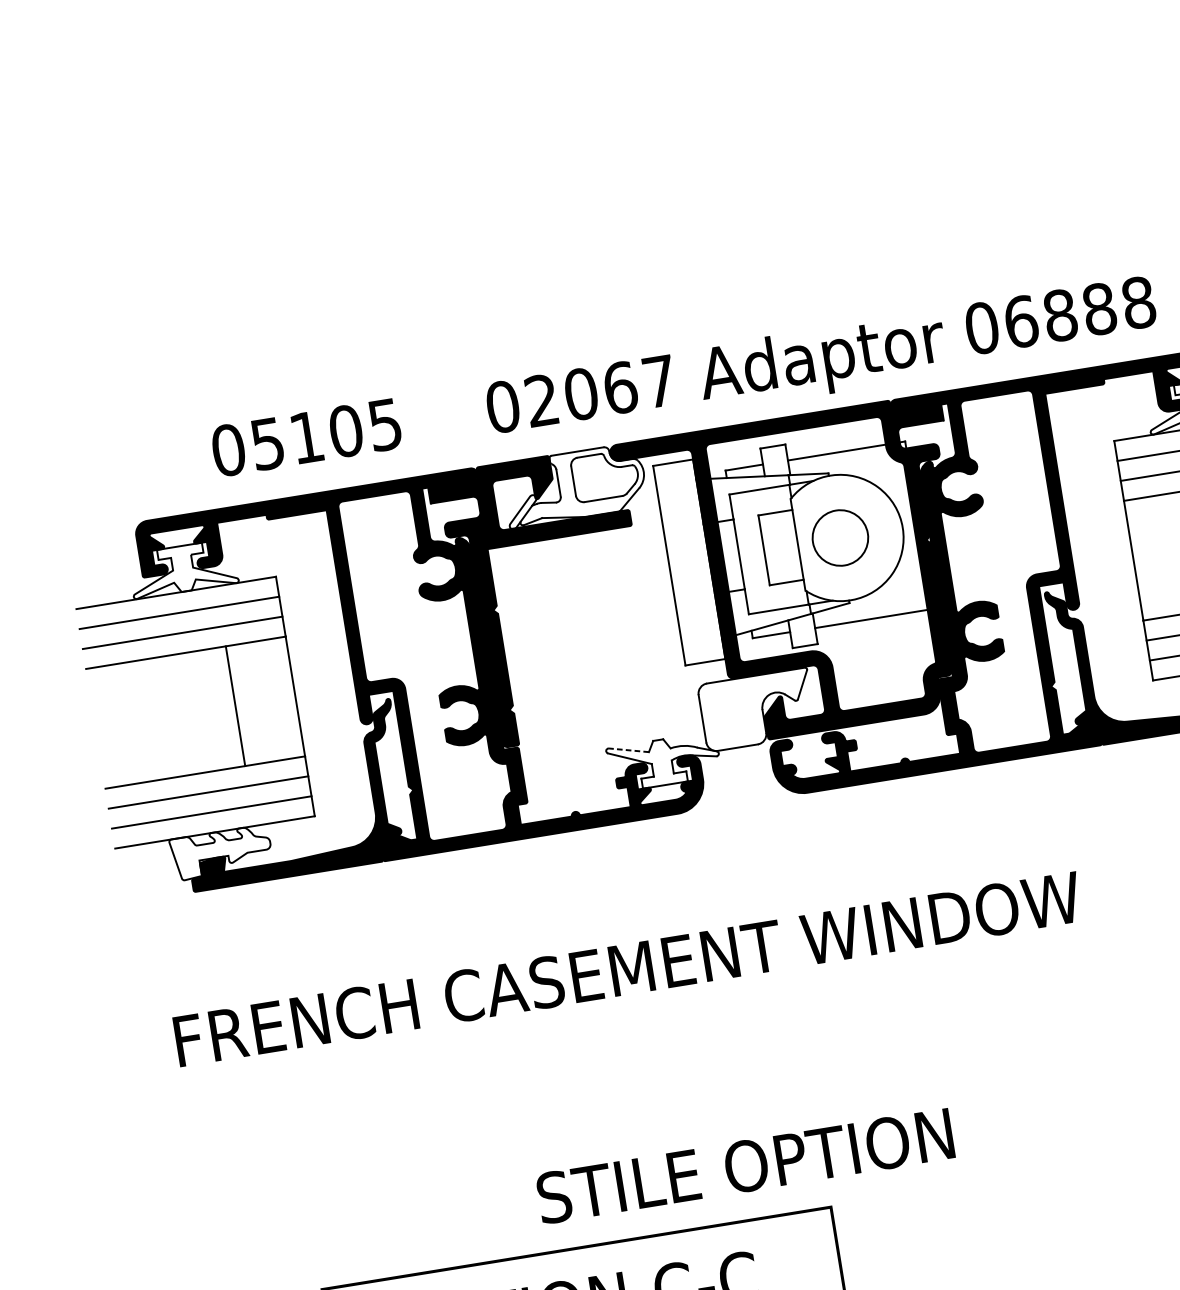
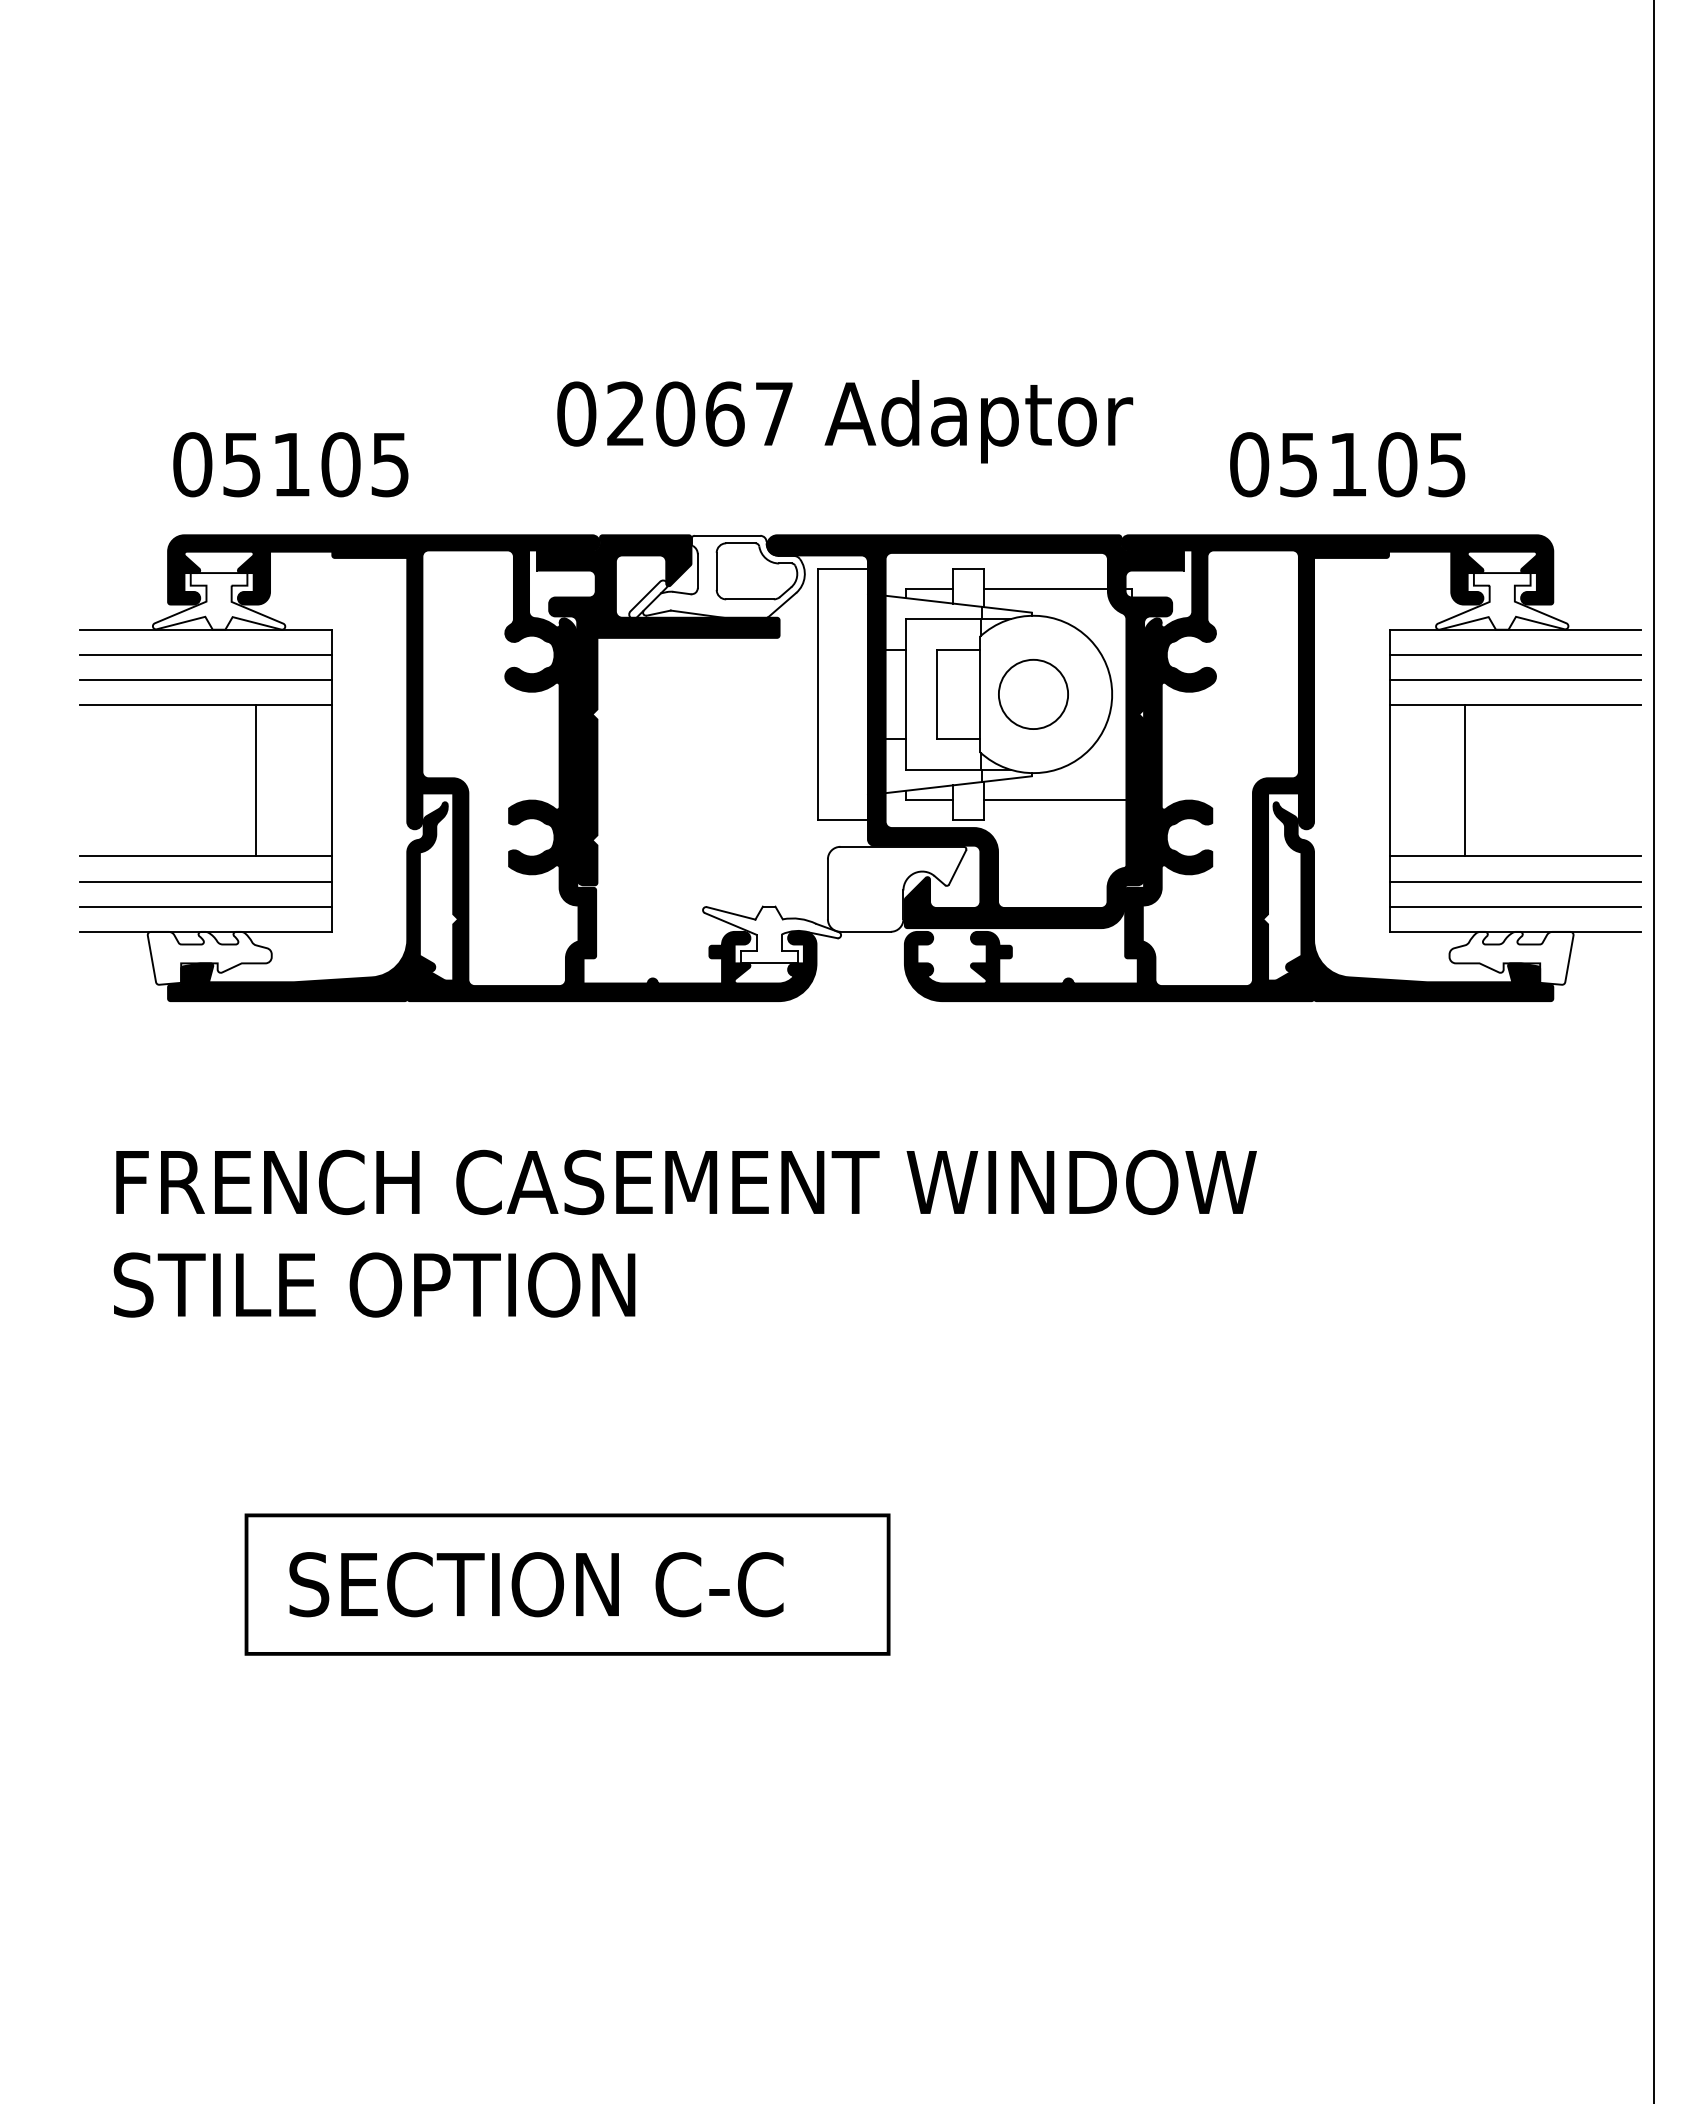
text: (1079, 312) -> (1372, 464), 06888 -> 05105
text: (716, 378) -> (845, 421), moved
text: (306, 437) -> (290, 464), moved
line: (628, 750) -> (730, 913), dashed -> solid
text: (745, 1165) -> (374, 1284), moved

